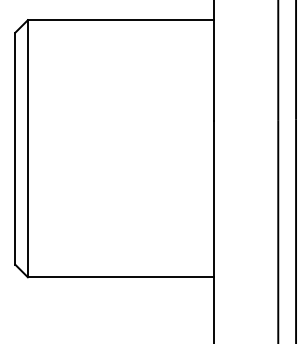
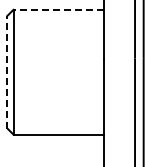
line: (120, 19) -> (58, 9), solid -> dashed
line: (15, 147) -> (7, 71), solid -> dashed

